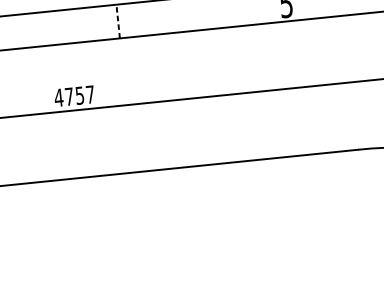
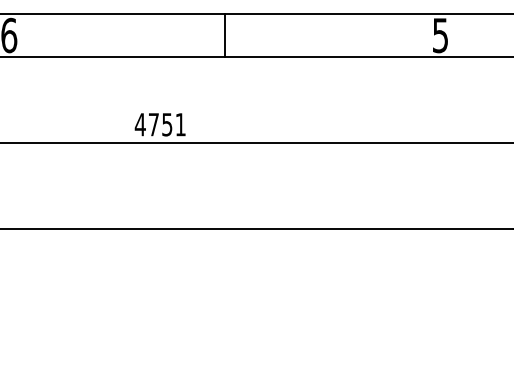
line: (118, 21) -> (225, 35), dashed -> solid
text: (90, 94) -> (180, 124), 4757 -> 4751

